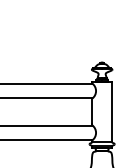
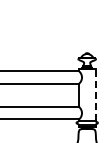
line: (111, 112) -> (95, 95), solid -> dashed

